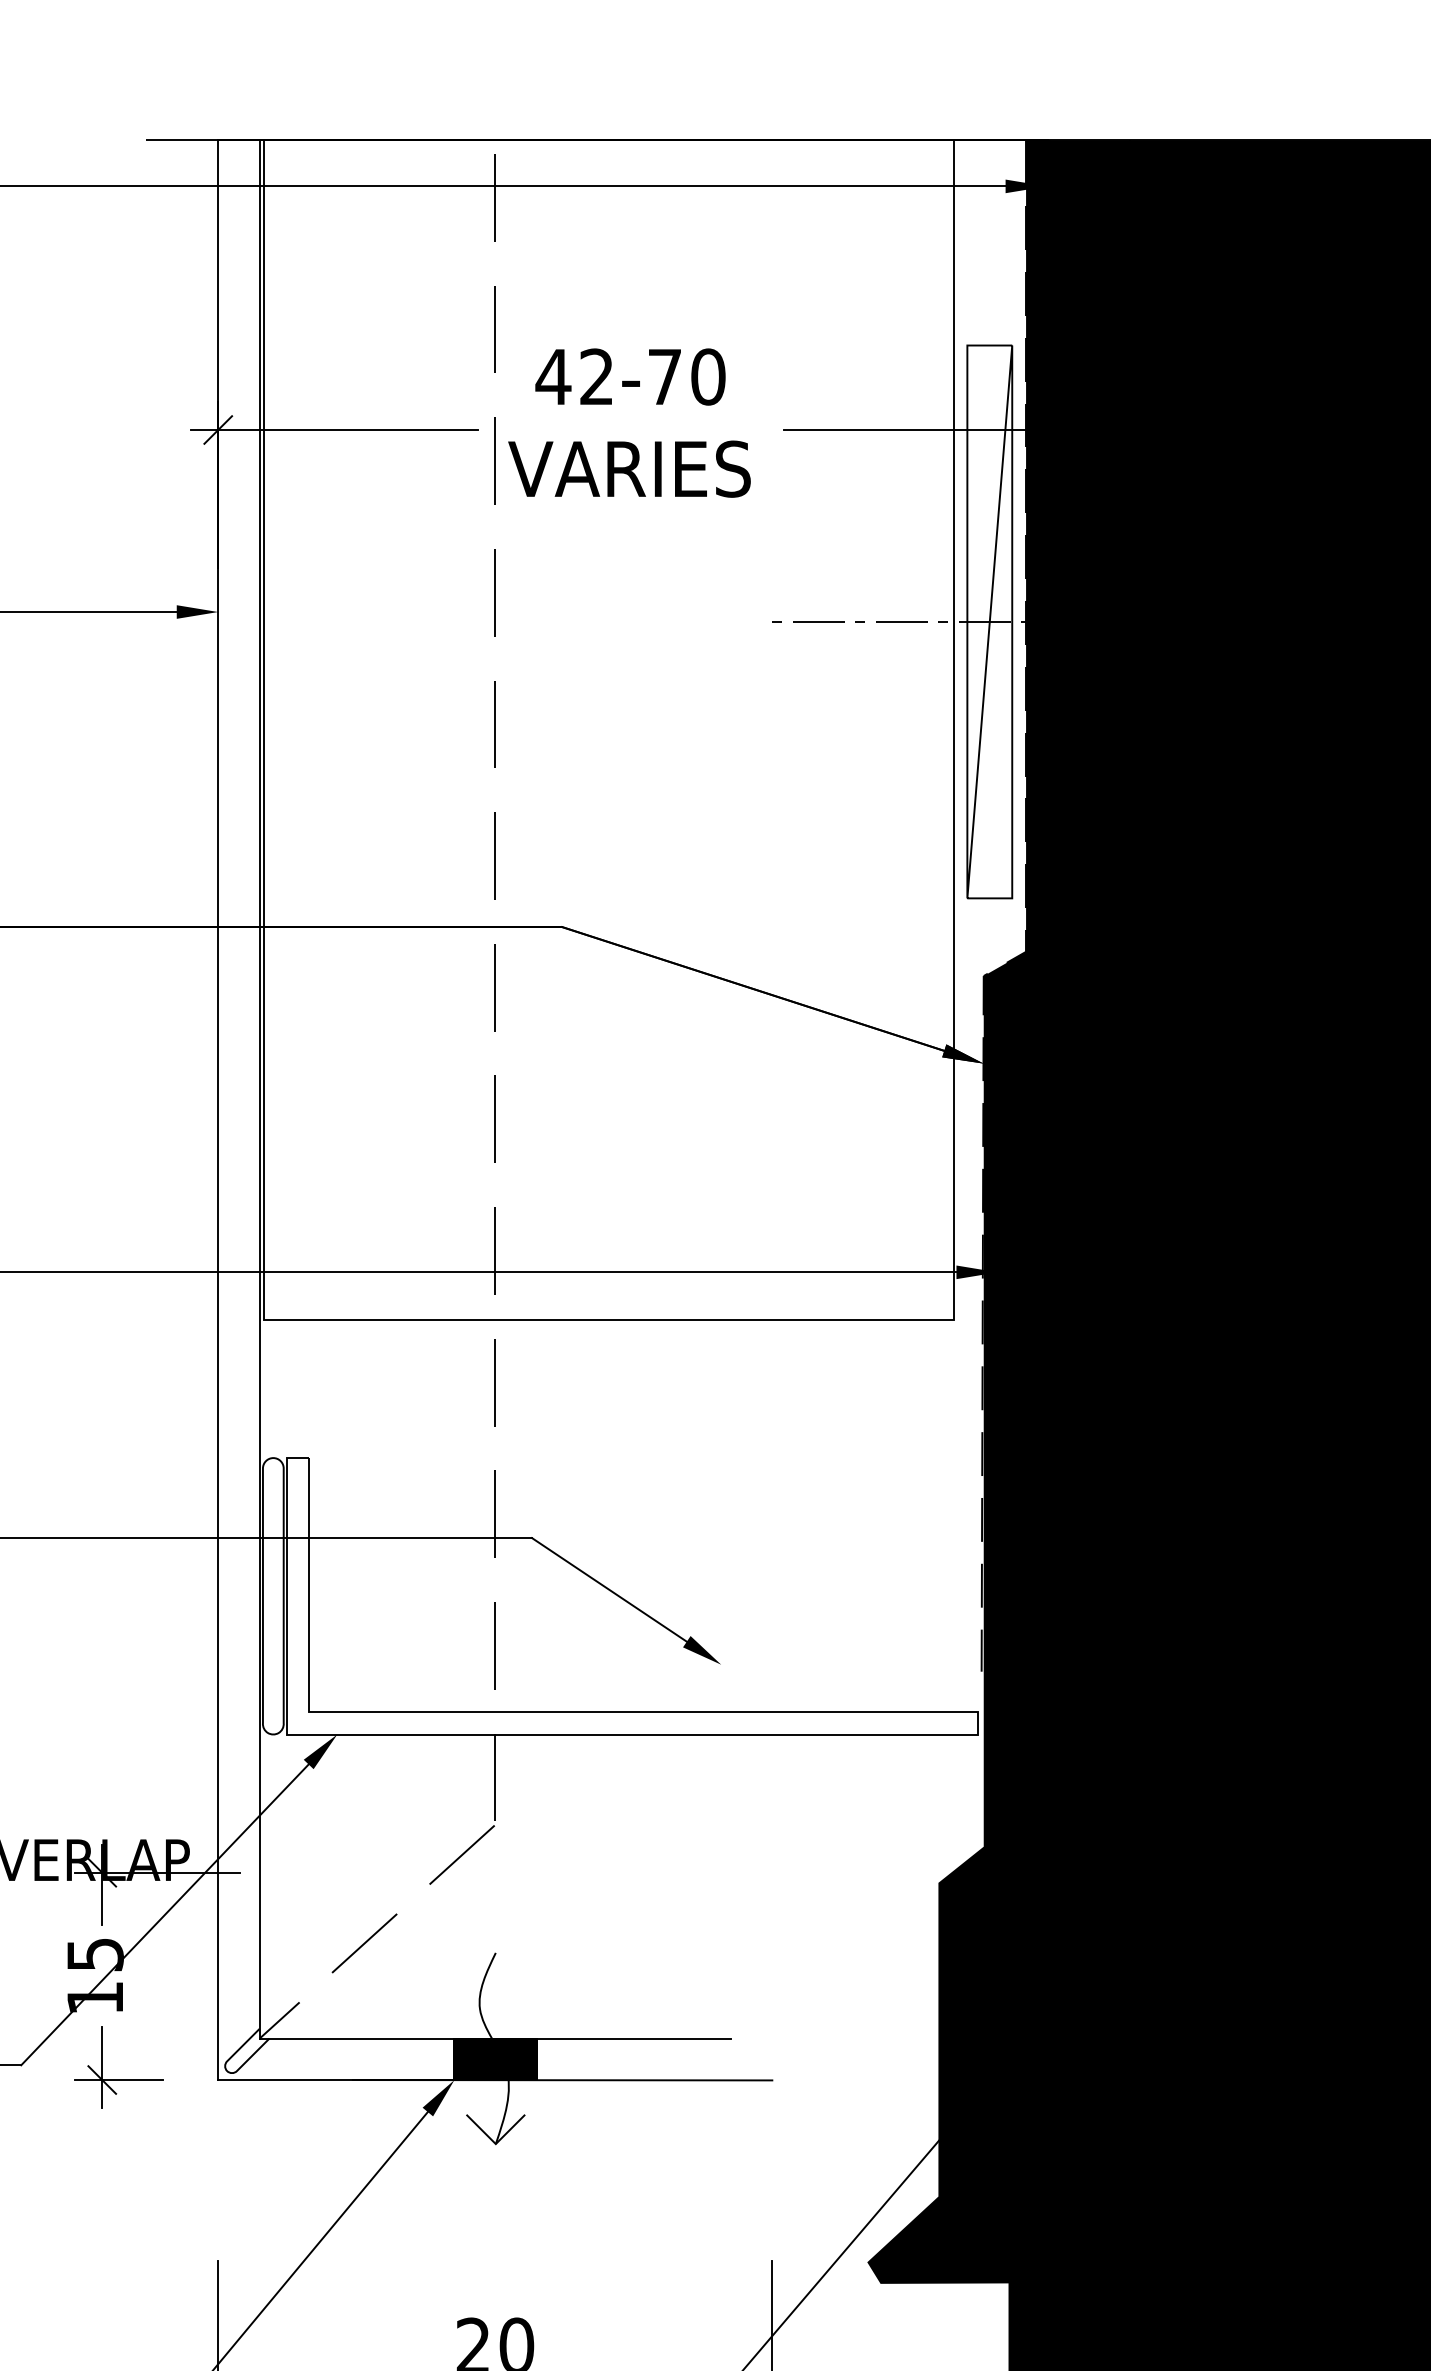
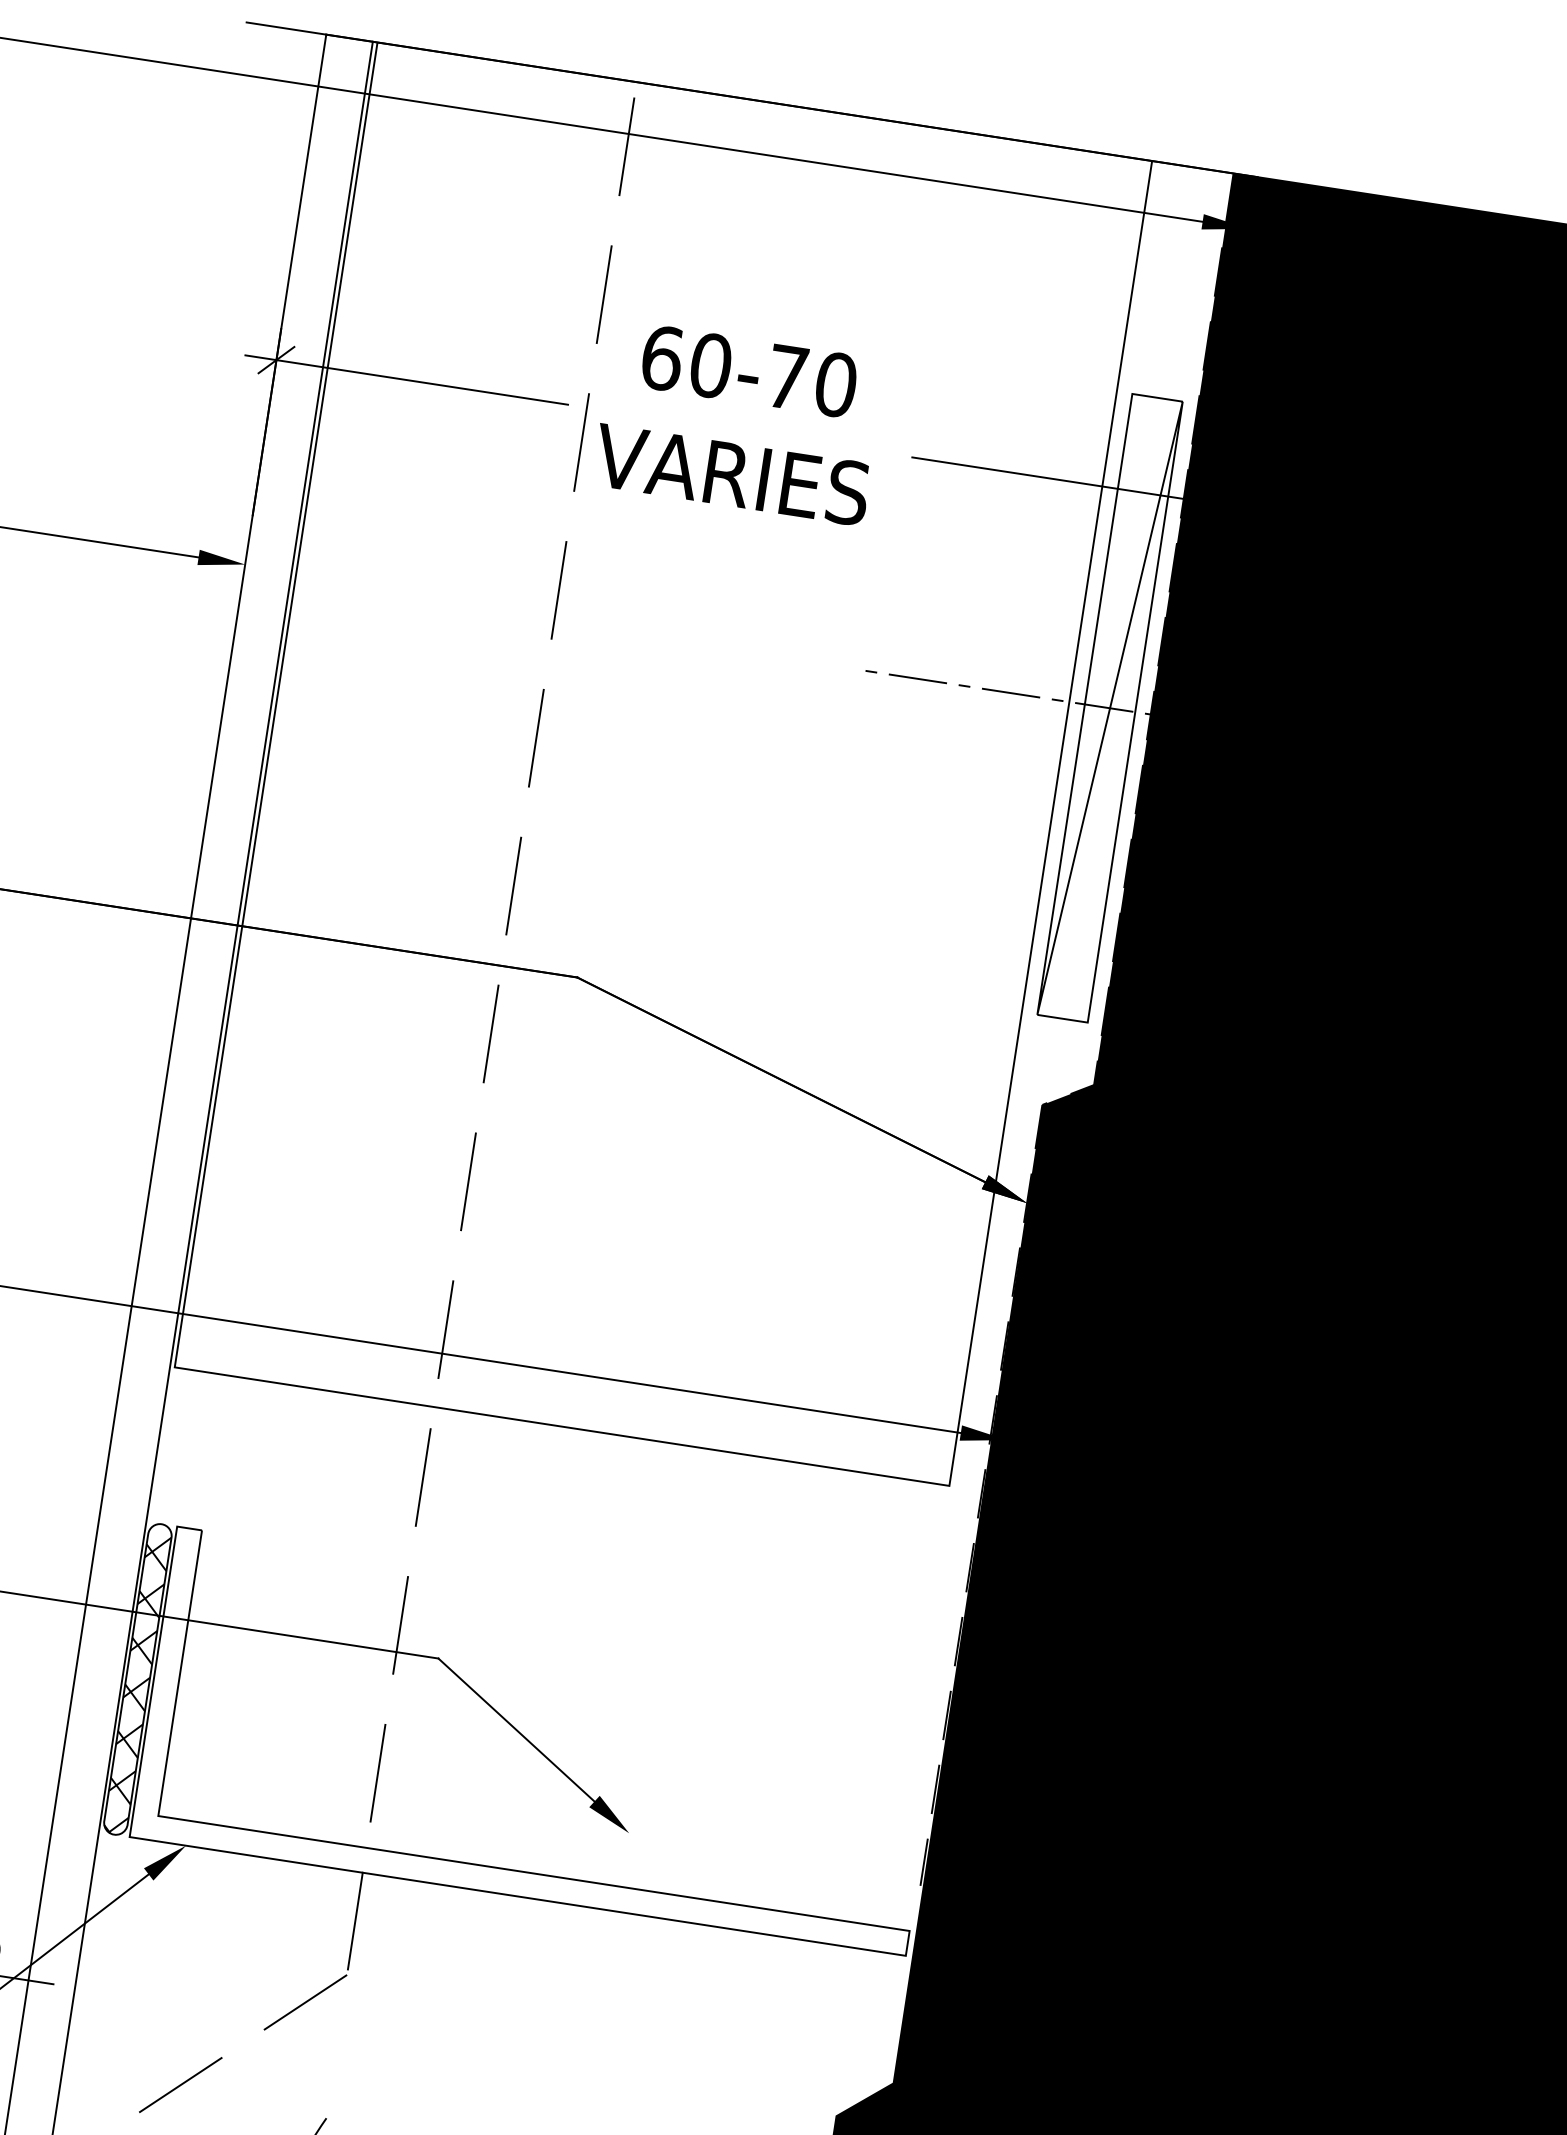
text: (574, 376) -> (685, 361), 42-70 -> 60-70
hatch: (272, 1600) -> (136, 1684), added

